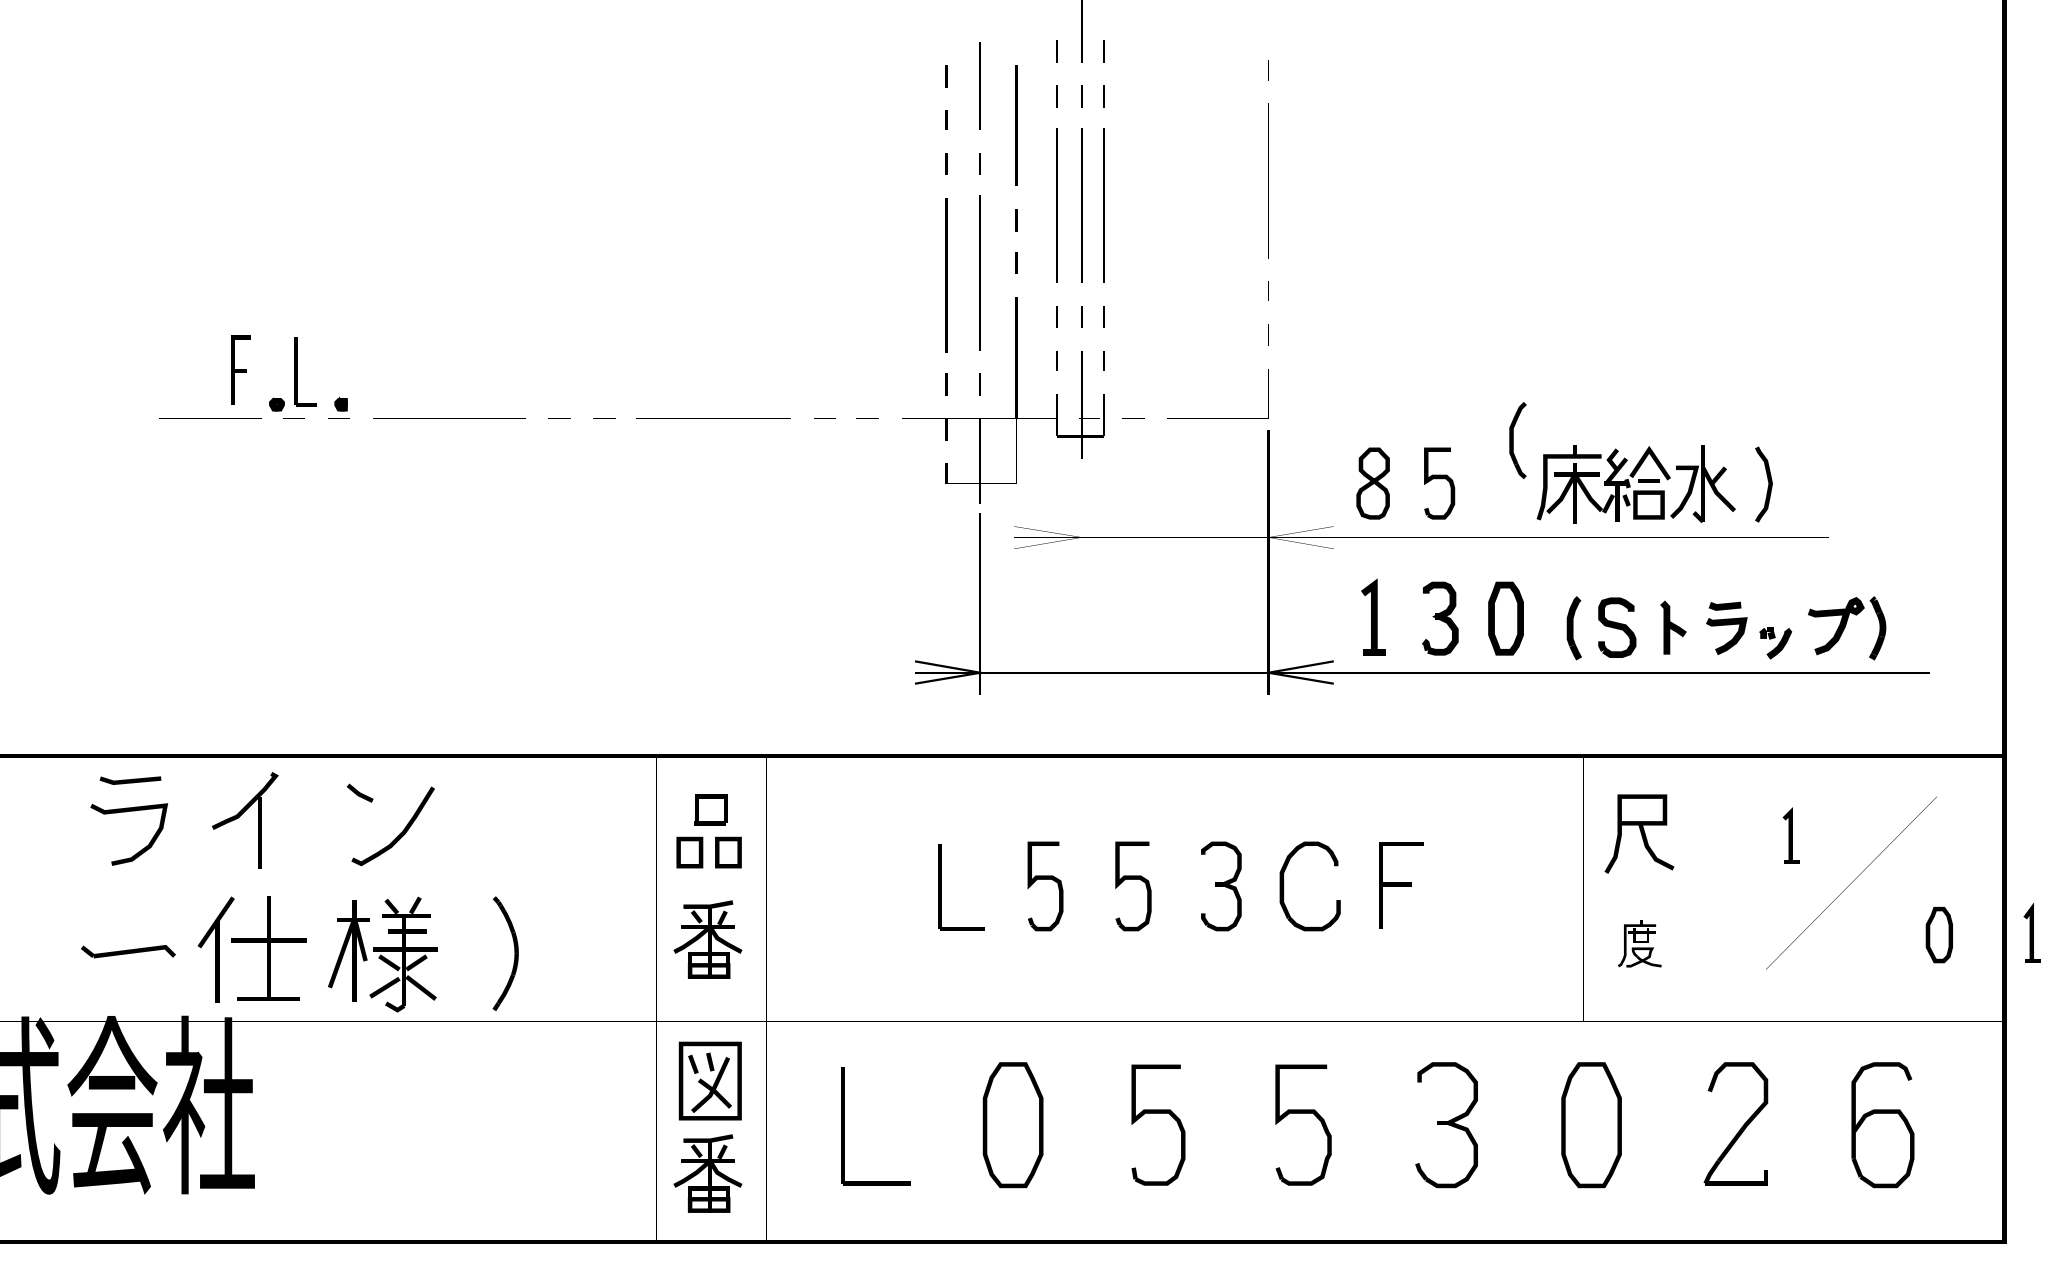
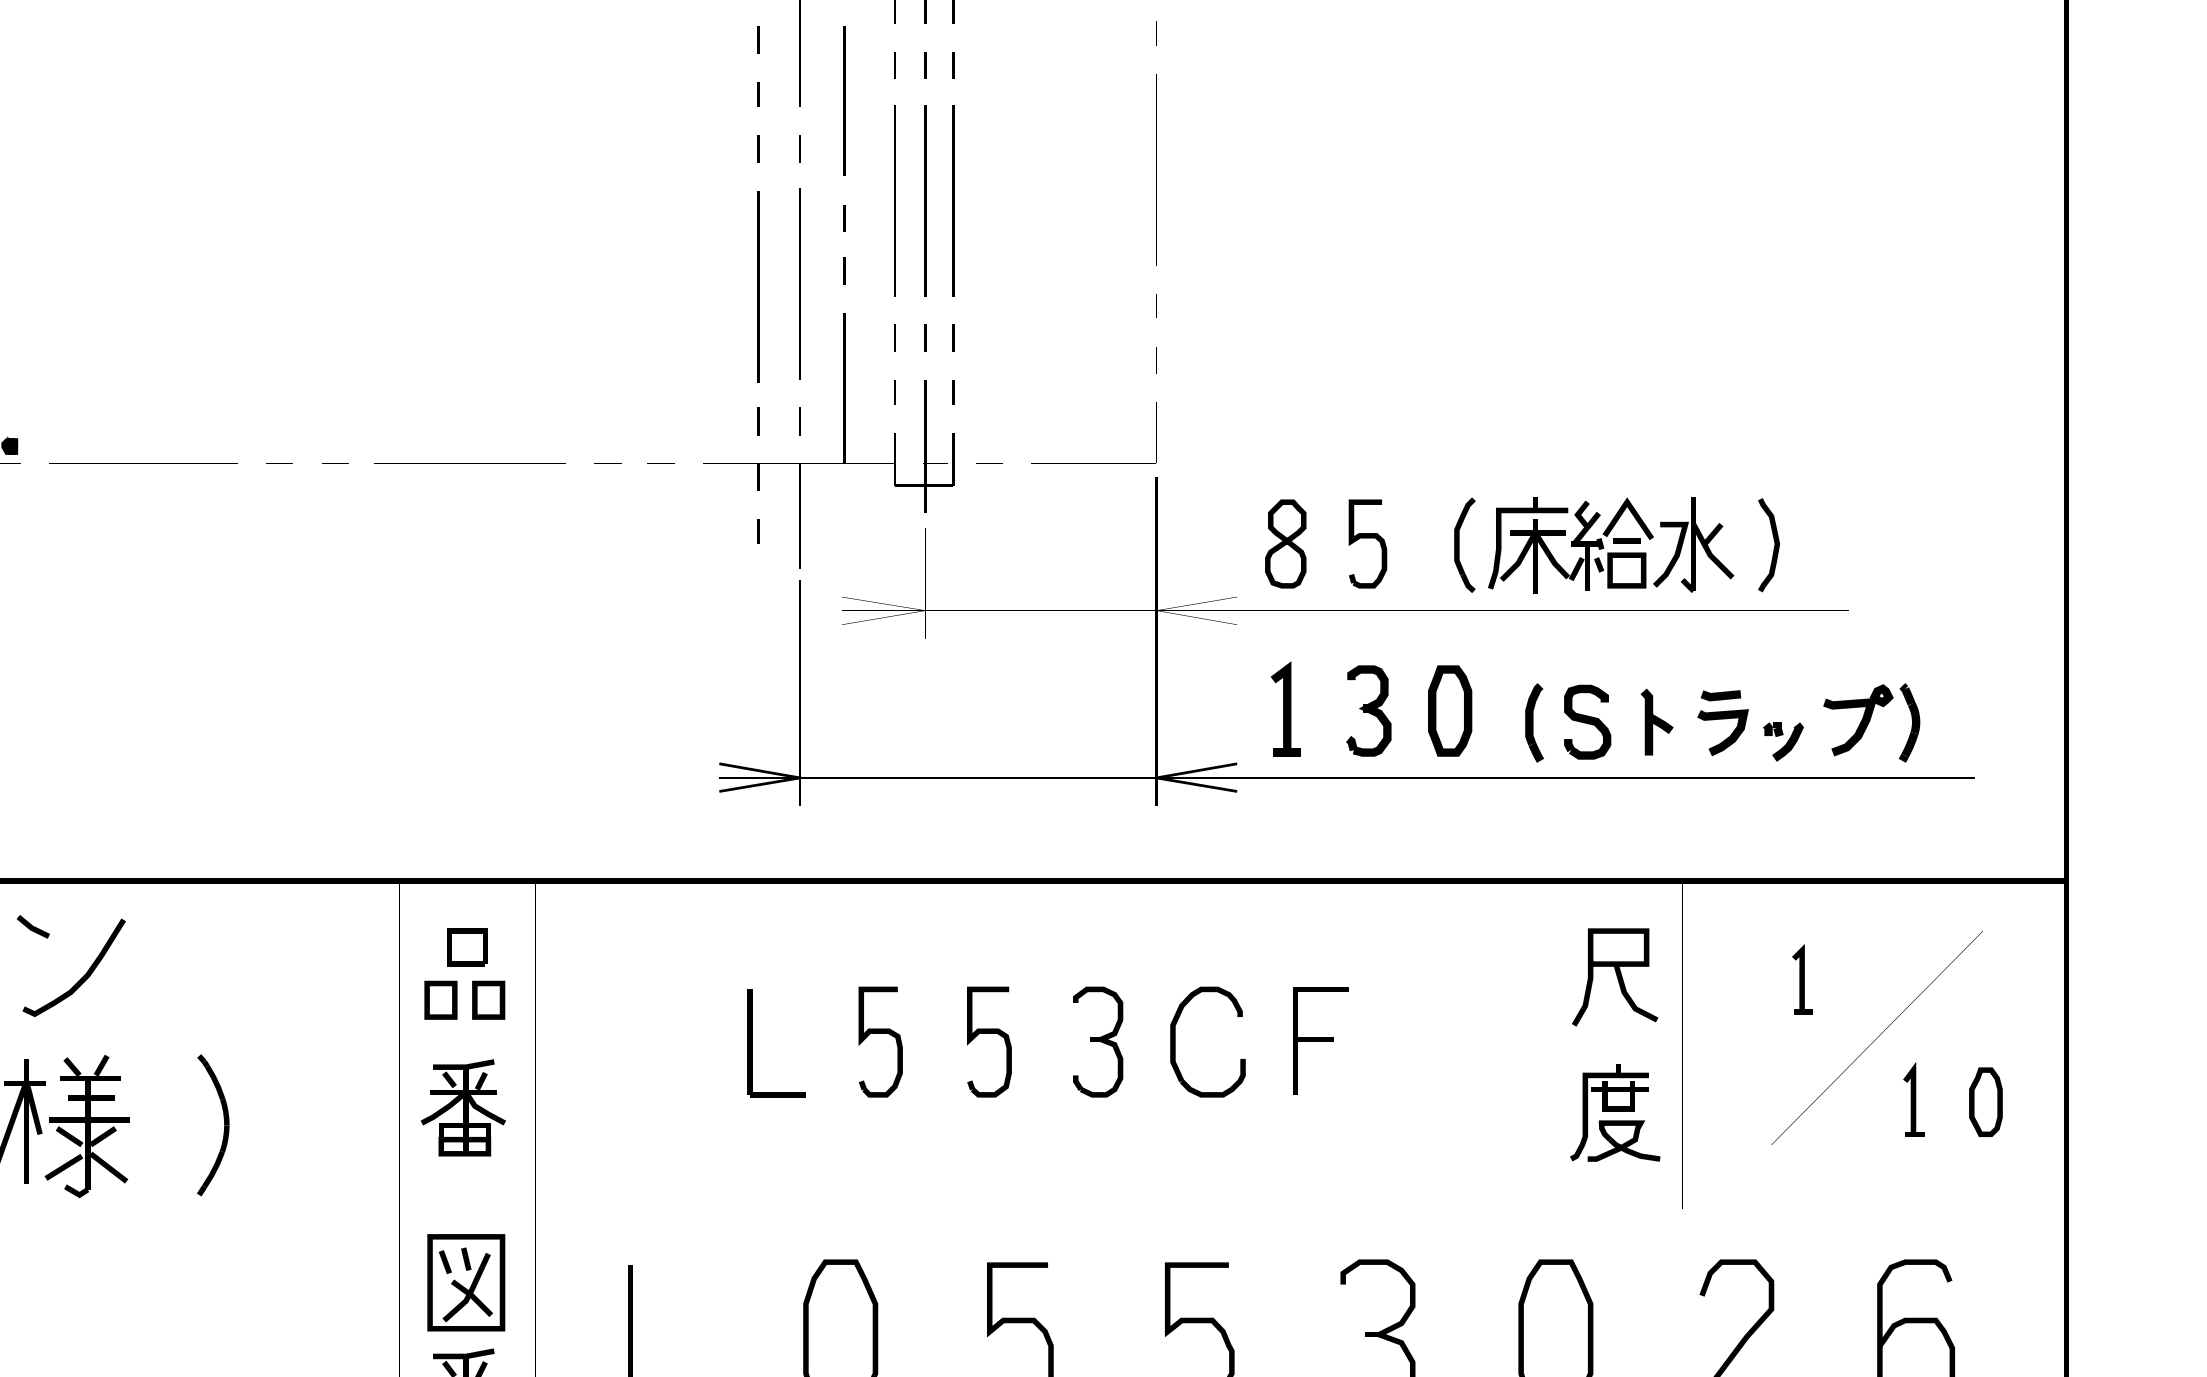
part: (1517, 440) -> (1464, 545), moved
part: (2031, 932) -> (1913, 1099), moved
part: (1639, 943) -> (1615, 1112), size x1.67

